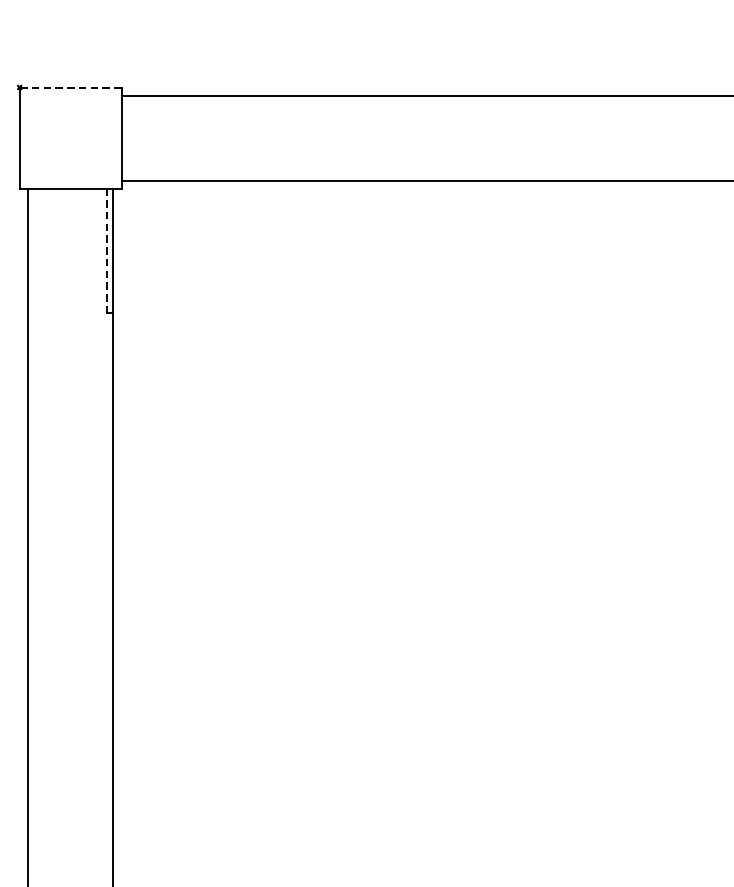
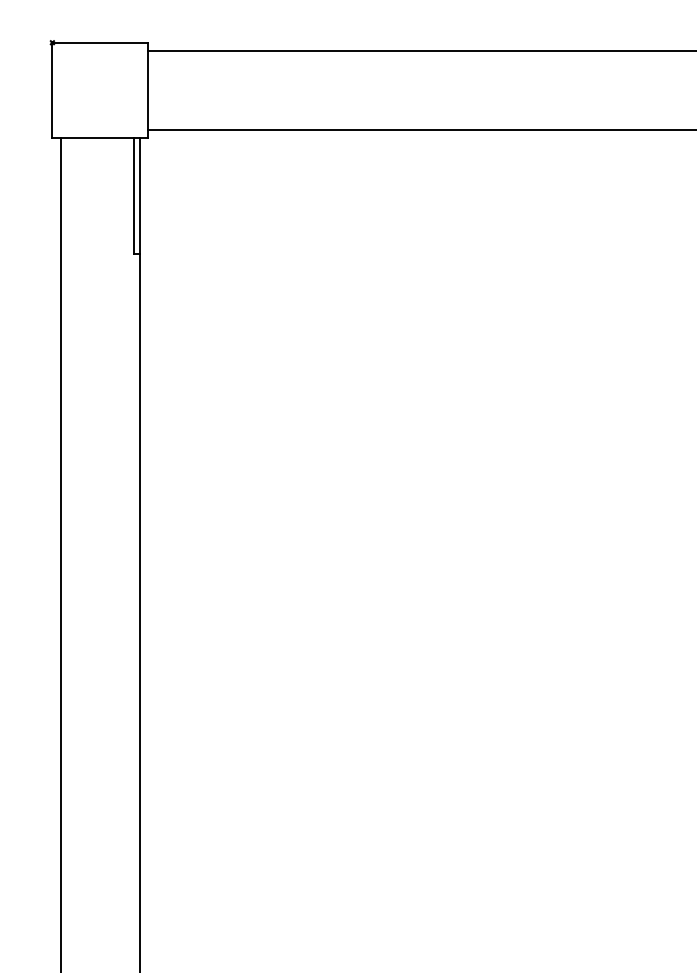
line: (71, 87) -> (100, 42), dashed -> solid
line: (107, 251) -> (134, 196), dashed -> solid

